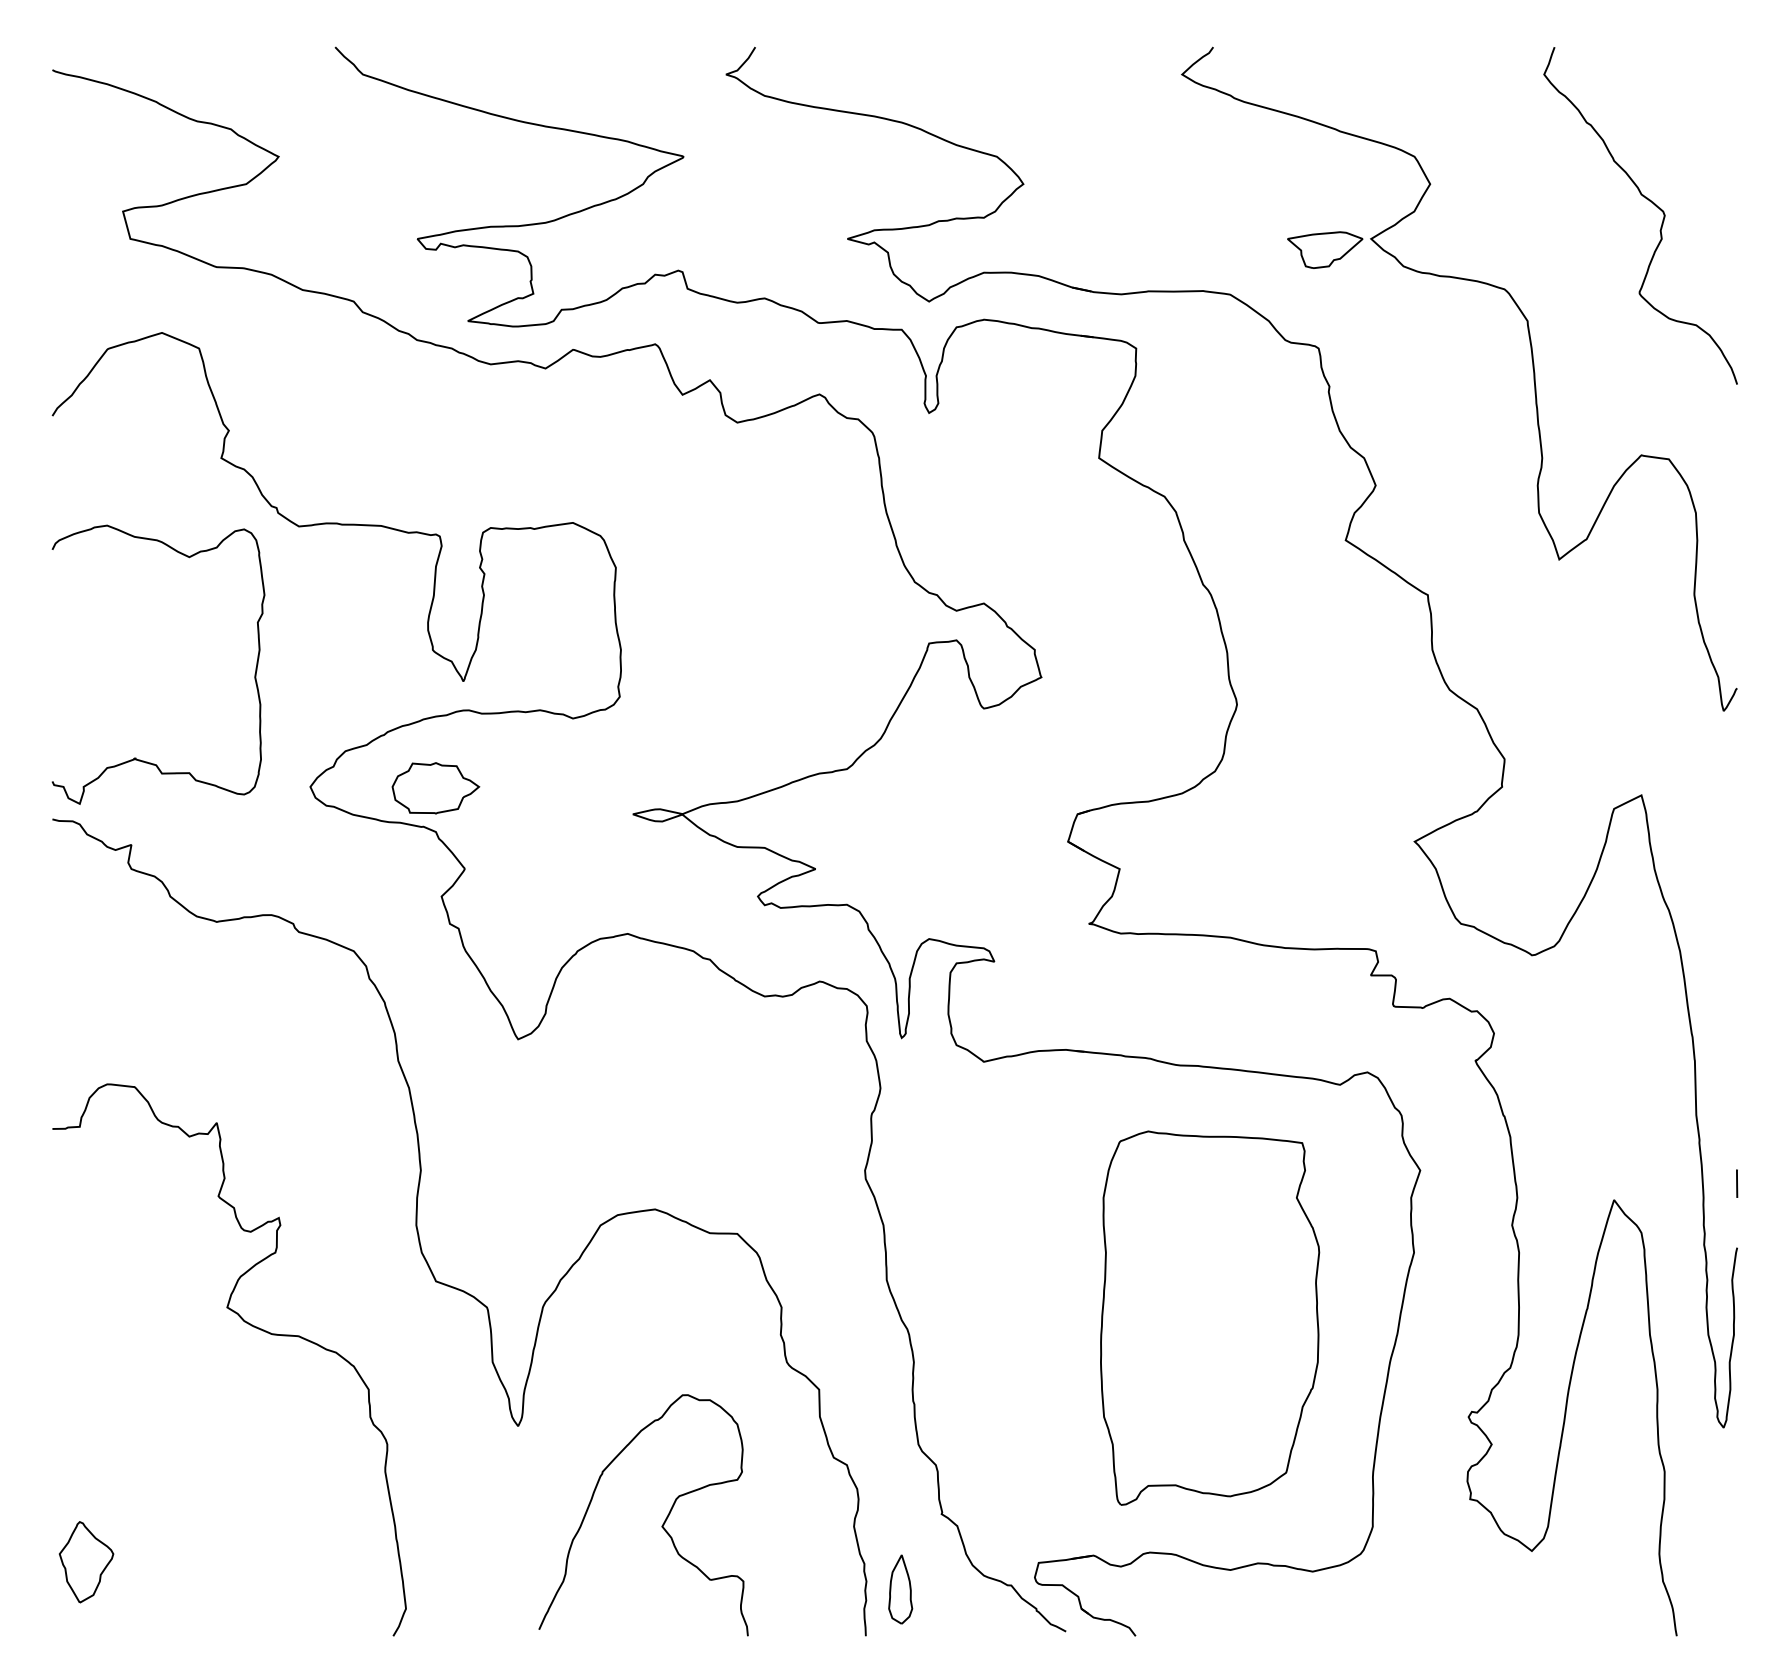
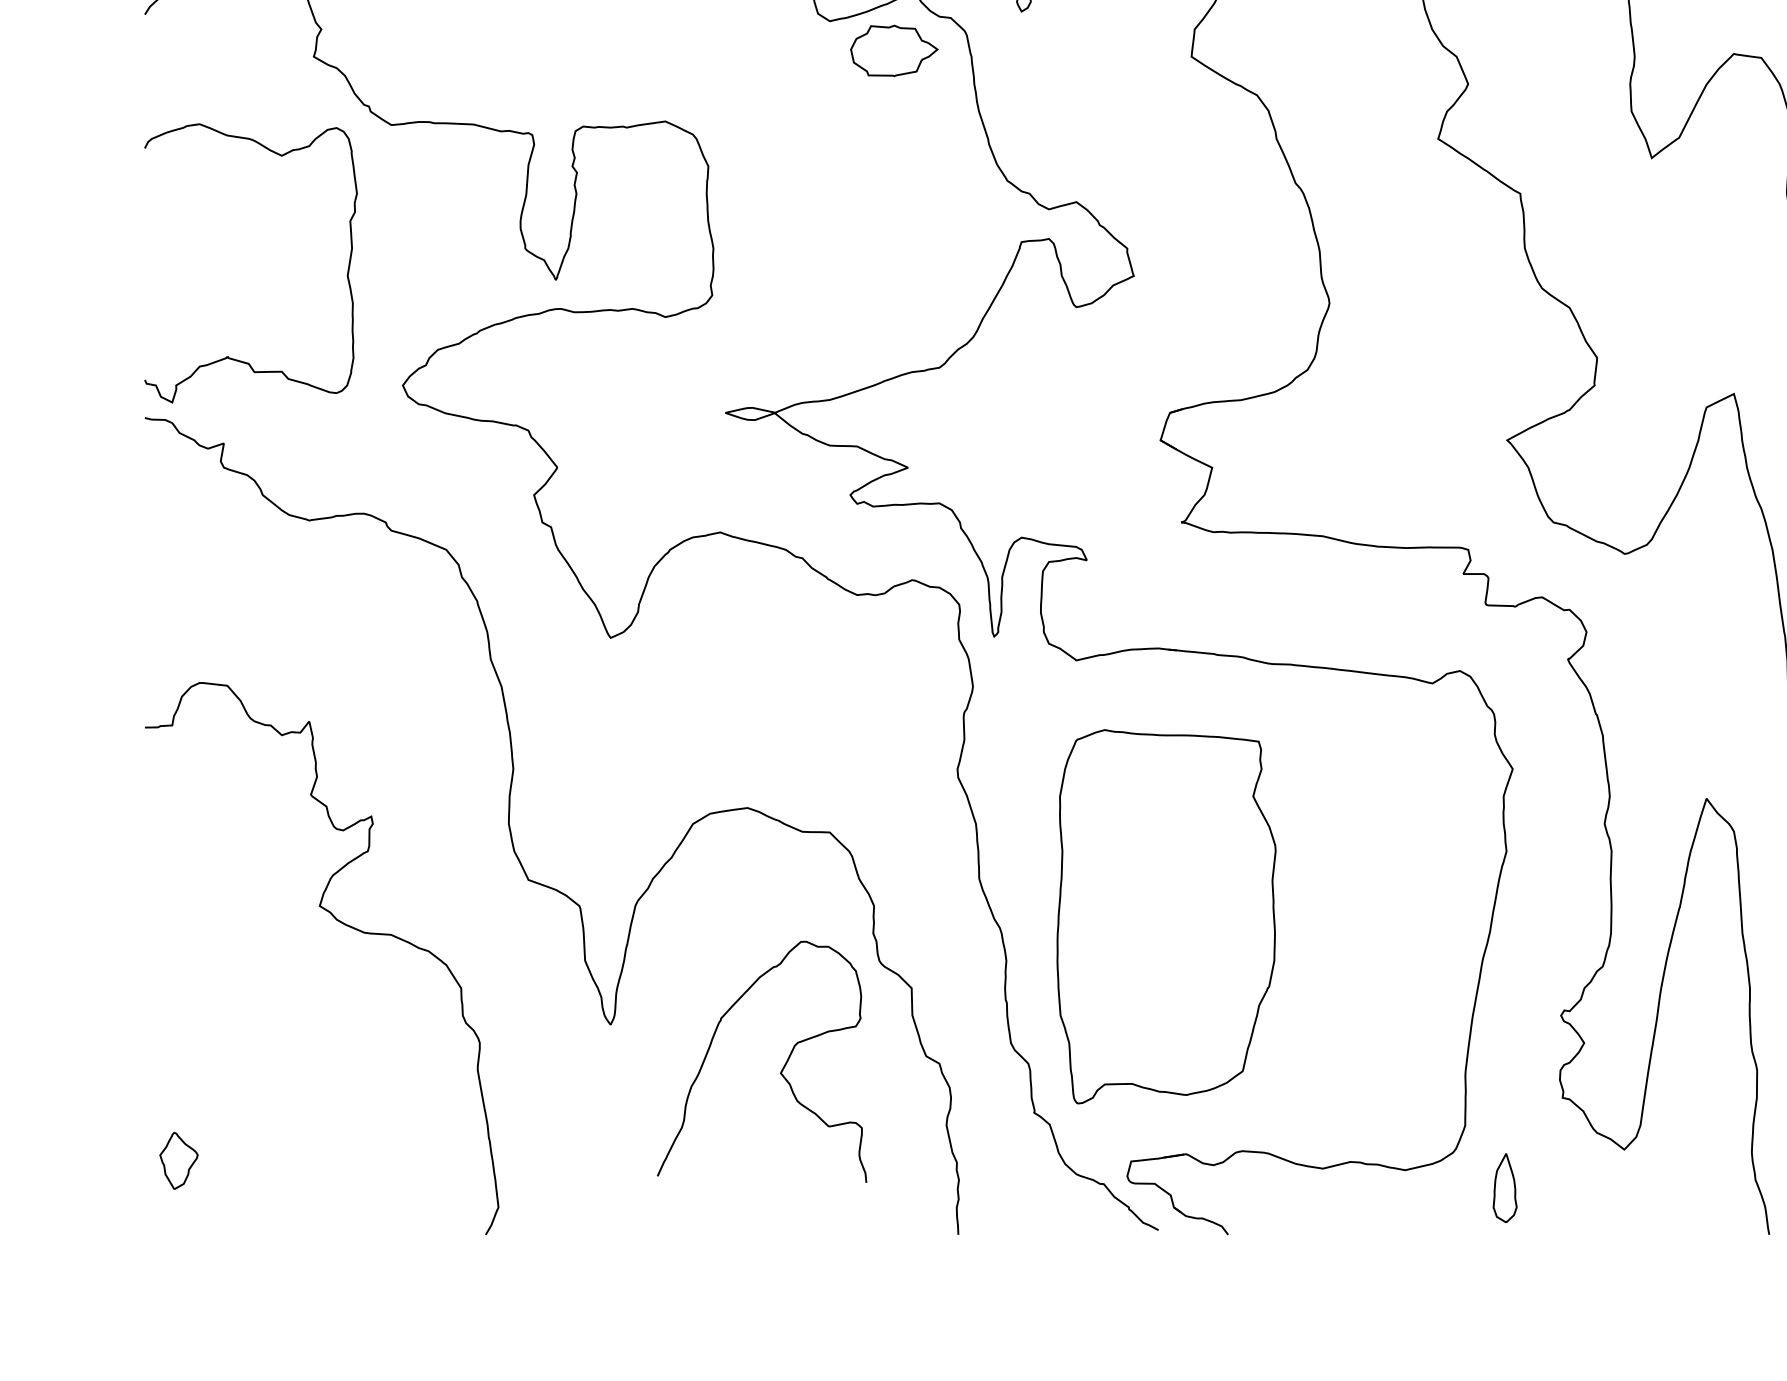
part: (435, 788) -> (893, 51), moved
part: (1210, 1317) -> (1166, 916), moved
curve: (662, 1524) -> (780, 1071), moved
part: (86, 1562) -> (178, 1161), size x0.7
part: (900, 1589) -> (1504, 1188), moved

